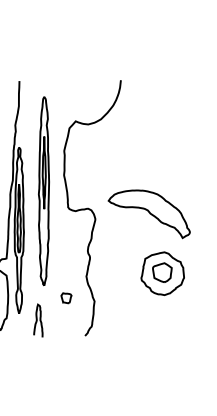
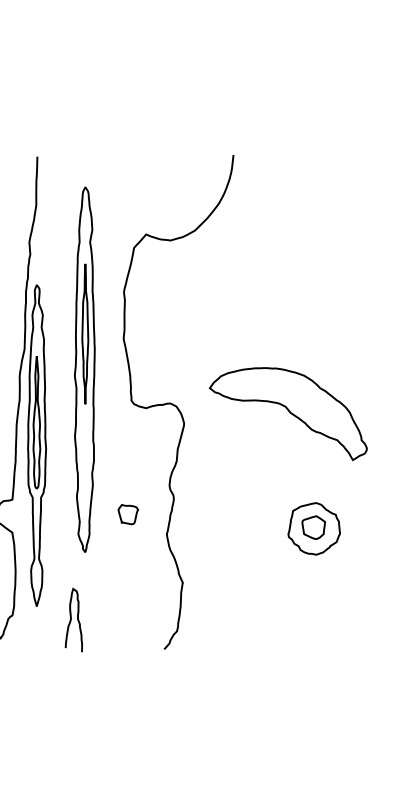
part: (162, 273) -> (313, 528), size x0.62
part: (66, 298) -> (128, 515), moved

